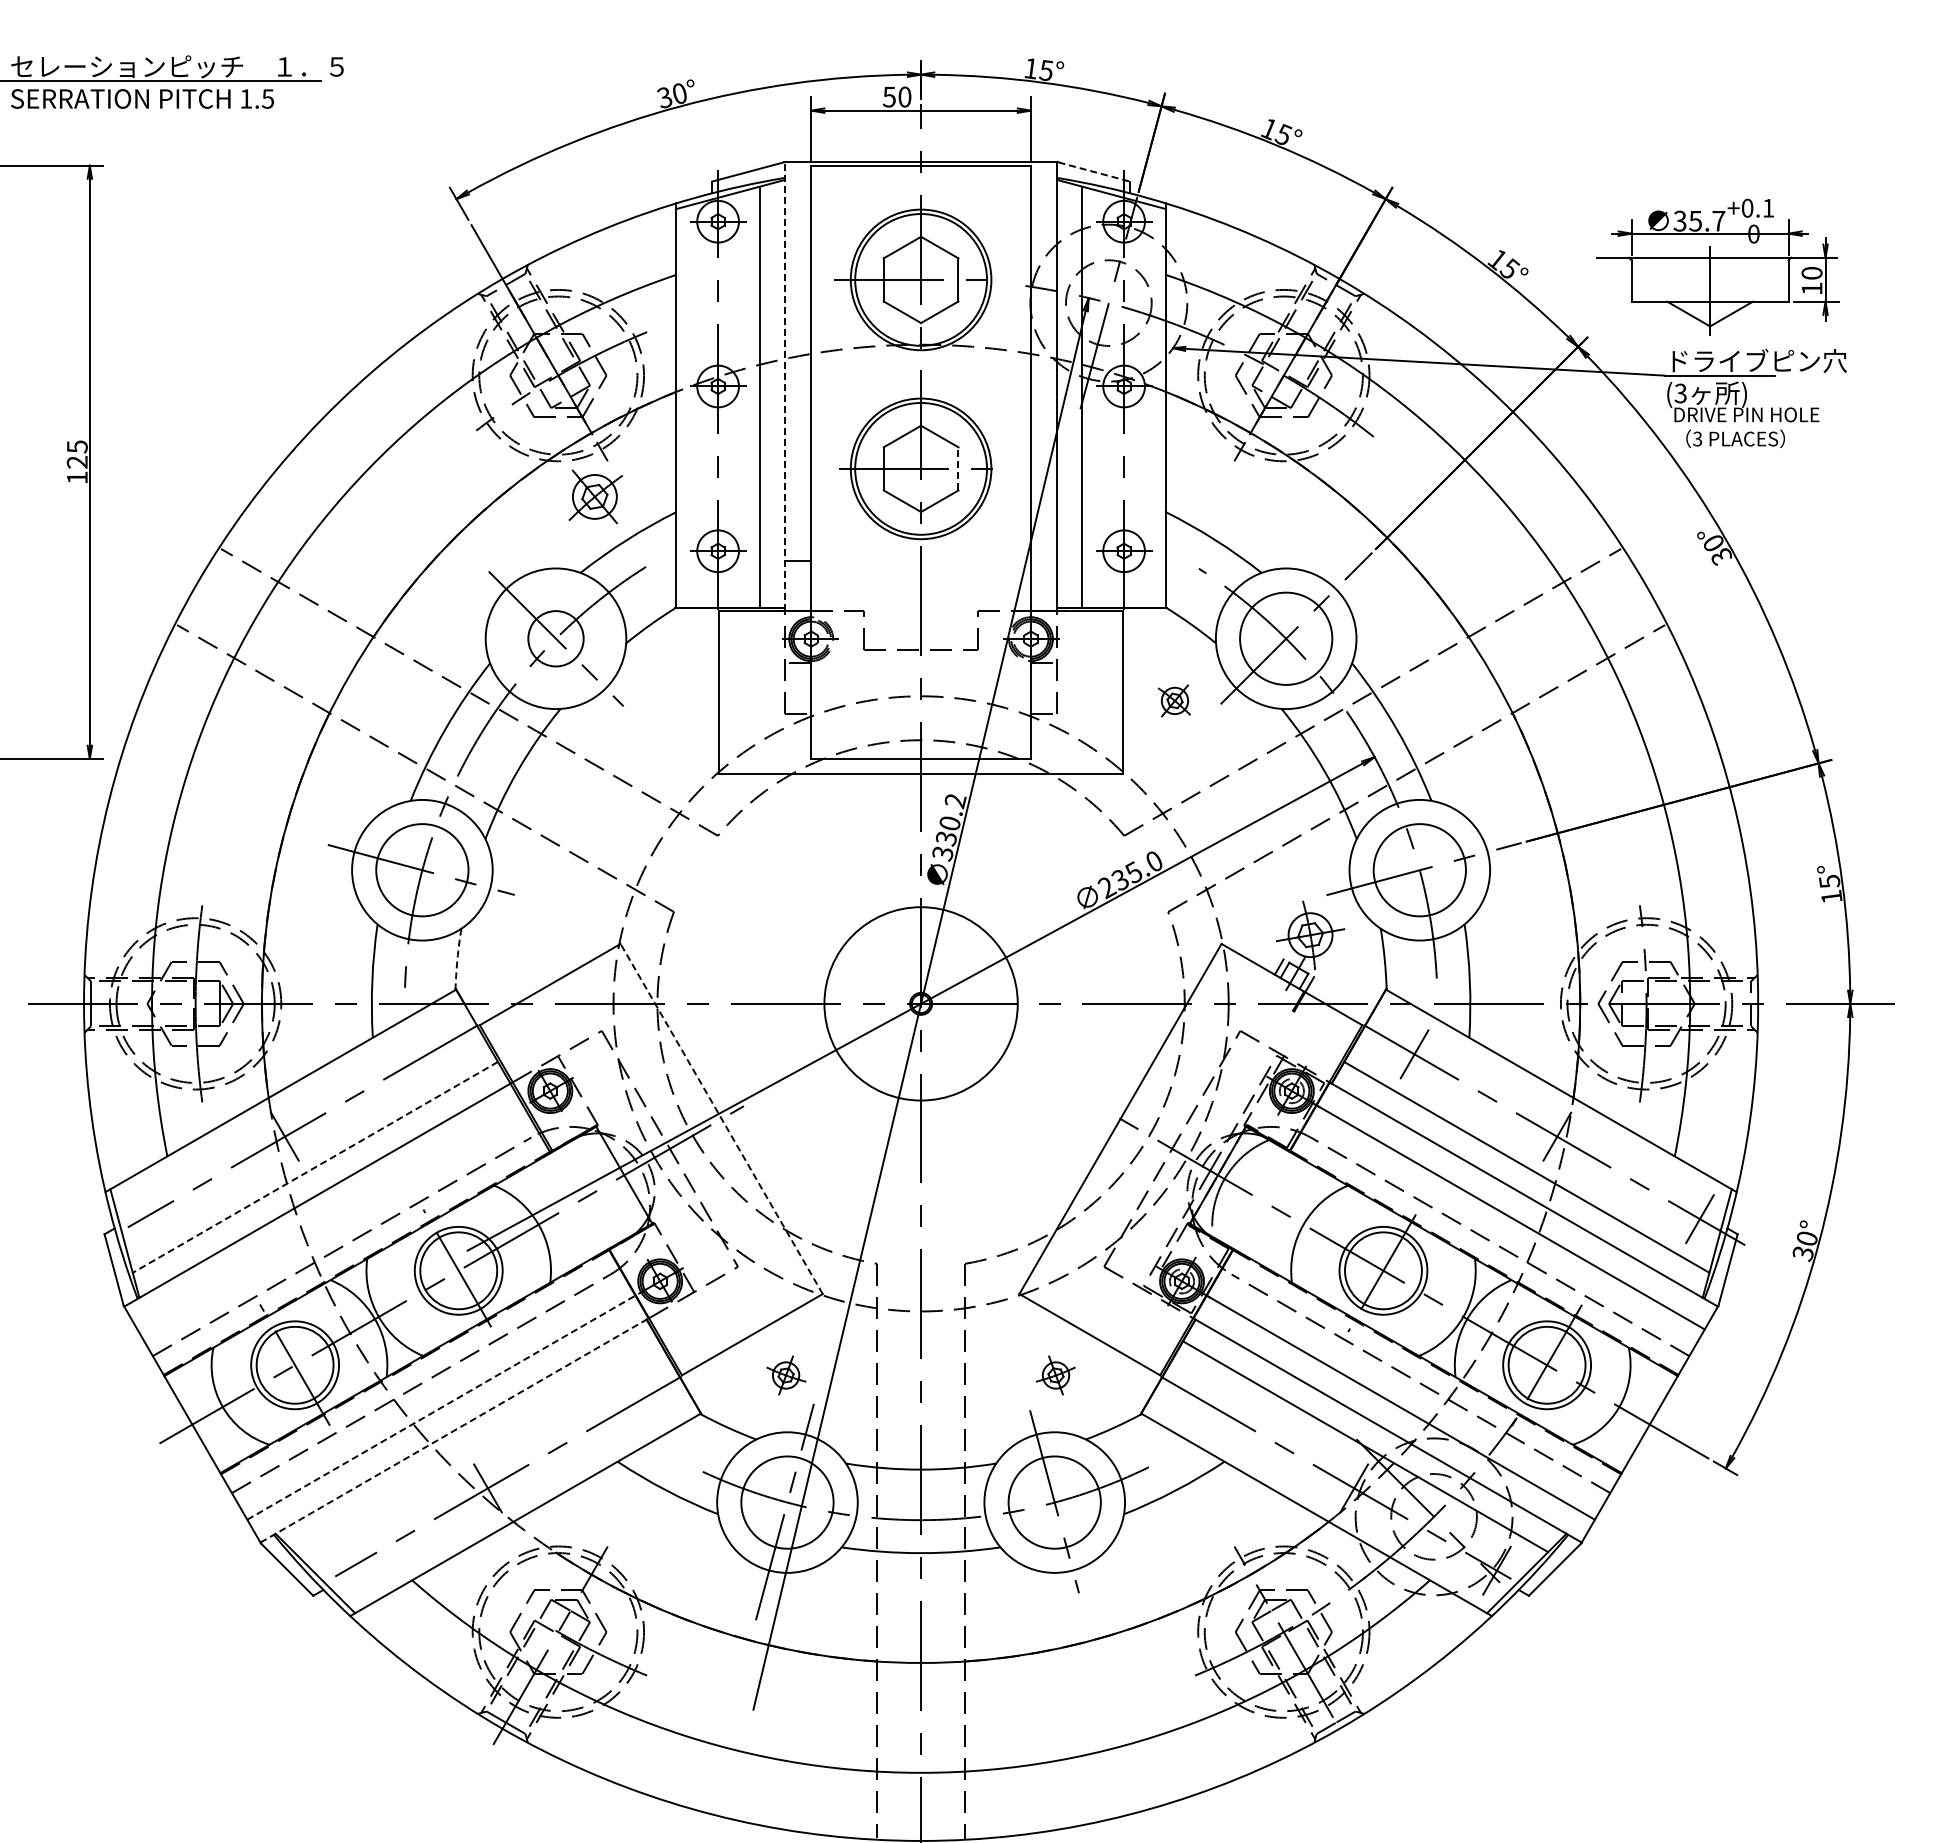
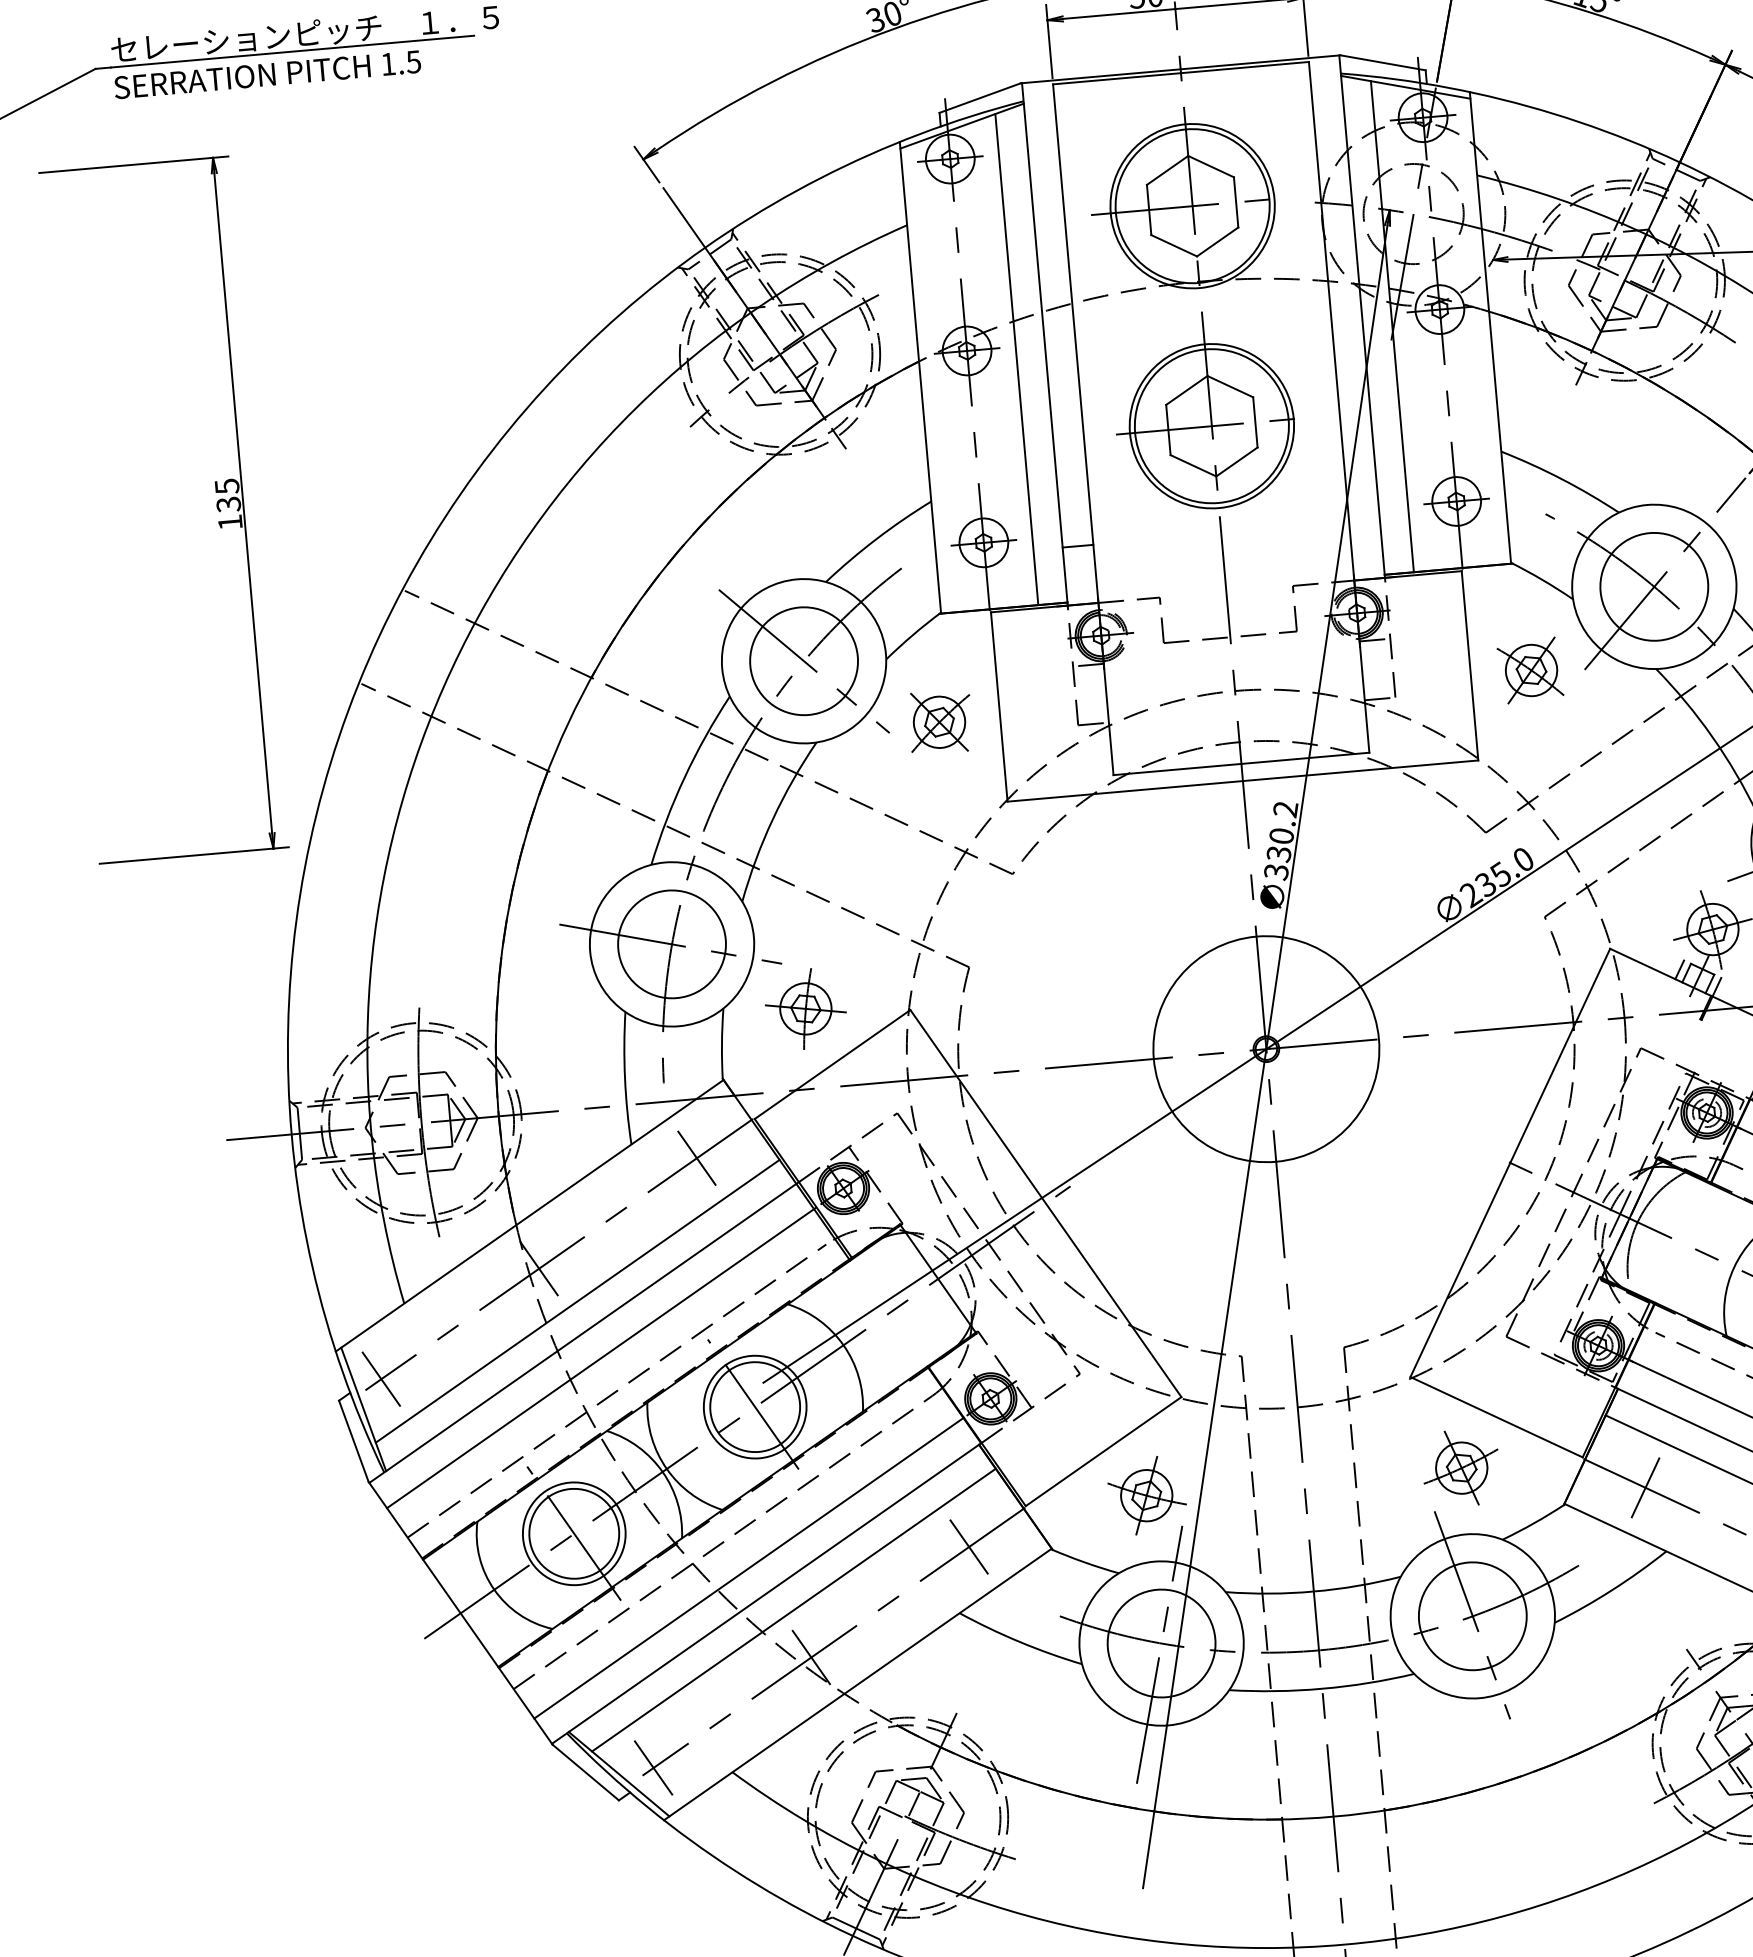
line: (1094, 171) -> (1383, 62), dashed -> solid
line: (784, 386) -> (1044, 344), dashed -> solid
text: (77, 462) -> (228, 504), 125 -> 135
line: (958, 468) -> (1255, 421), dashed -> solid
part: (595, 496) -> (940, 721), moved
circle: (555, 638) -> (803, 660), size x1.67
part: (1174, 700) -> (1530, 670), size x1.67
part: (531, 934) -> (805, 1008), added
arc: (457, 959) -> (722, 1044), dashed -> solid
line: (427, 1054) -> (696, 1158), added
line: (721, 1118) -> (1045, 1202), dashed -> solid
line: (315, 1167) -> (577, 1301), dashed -> solid
line: (331, 1217) -> (601, 1358), added
line: (141, 1218) -> (380, 1378), added
part: (786, 1375) -> (1147, 1495), size x1.67
part: (1055, 1375) -> (1460, 1468), size x1.67
line: (630, 1405) -> (968, 1546), added
line: (1211, 1405) -> (1645, 1487), added
line: (441, 1407) -> (749, 1568), dashed -> solid
line: (455, 1430) -> (767, 1593), dashed -> solid
line: (476, 1446) -> (793, 1609), added
line: (344, 1570) -> (652, 1767), added

